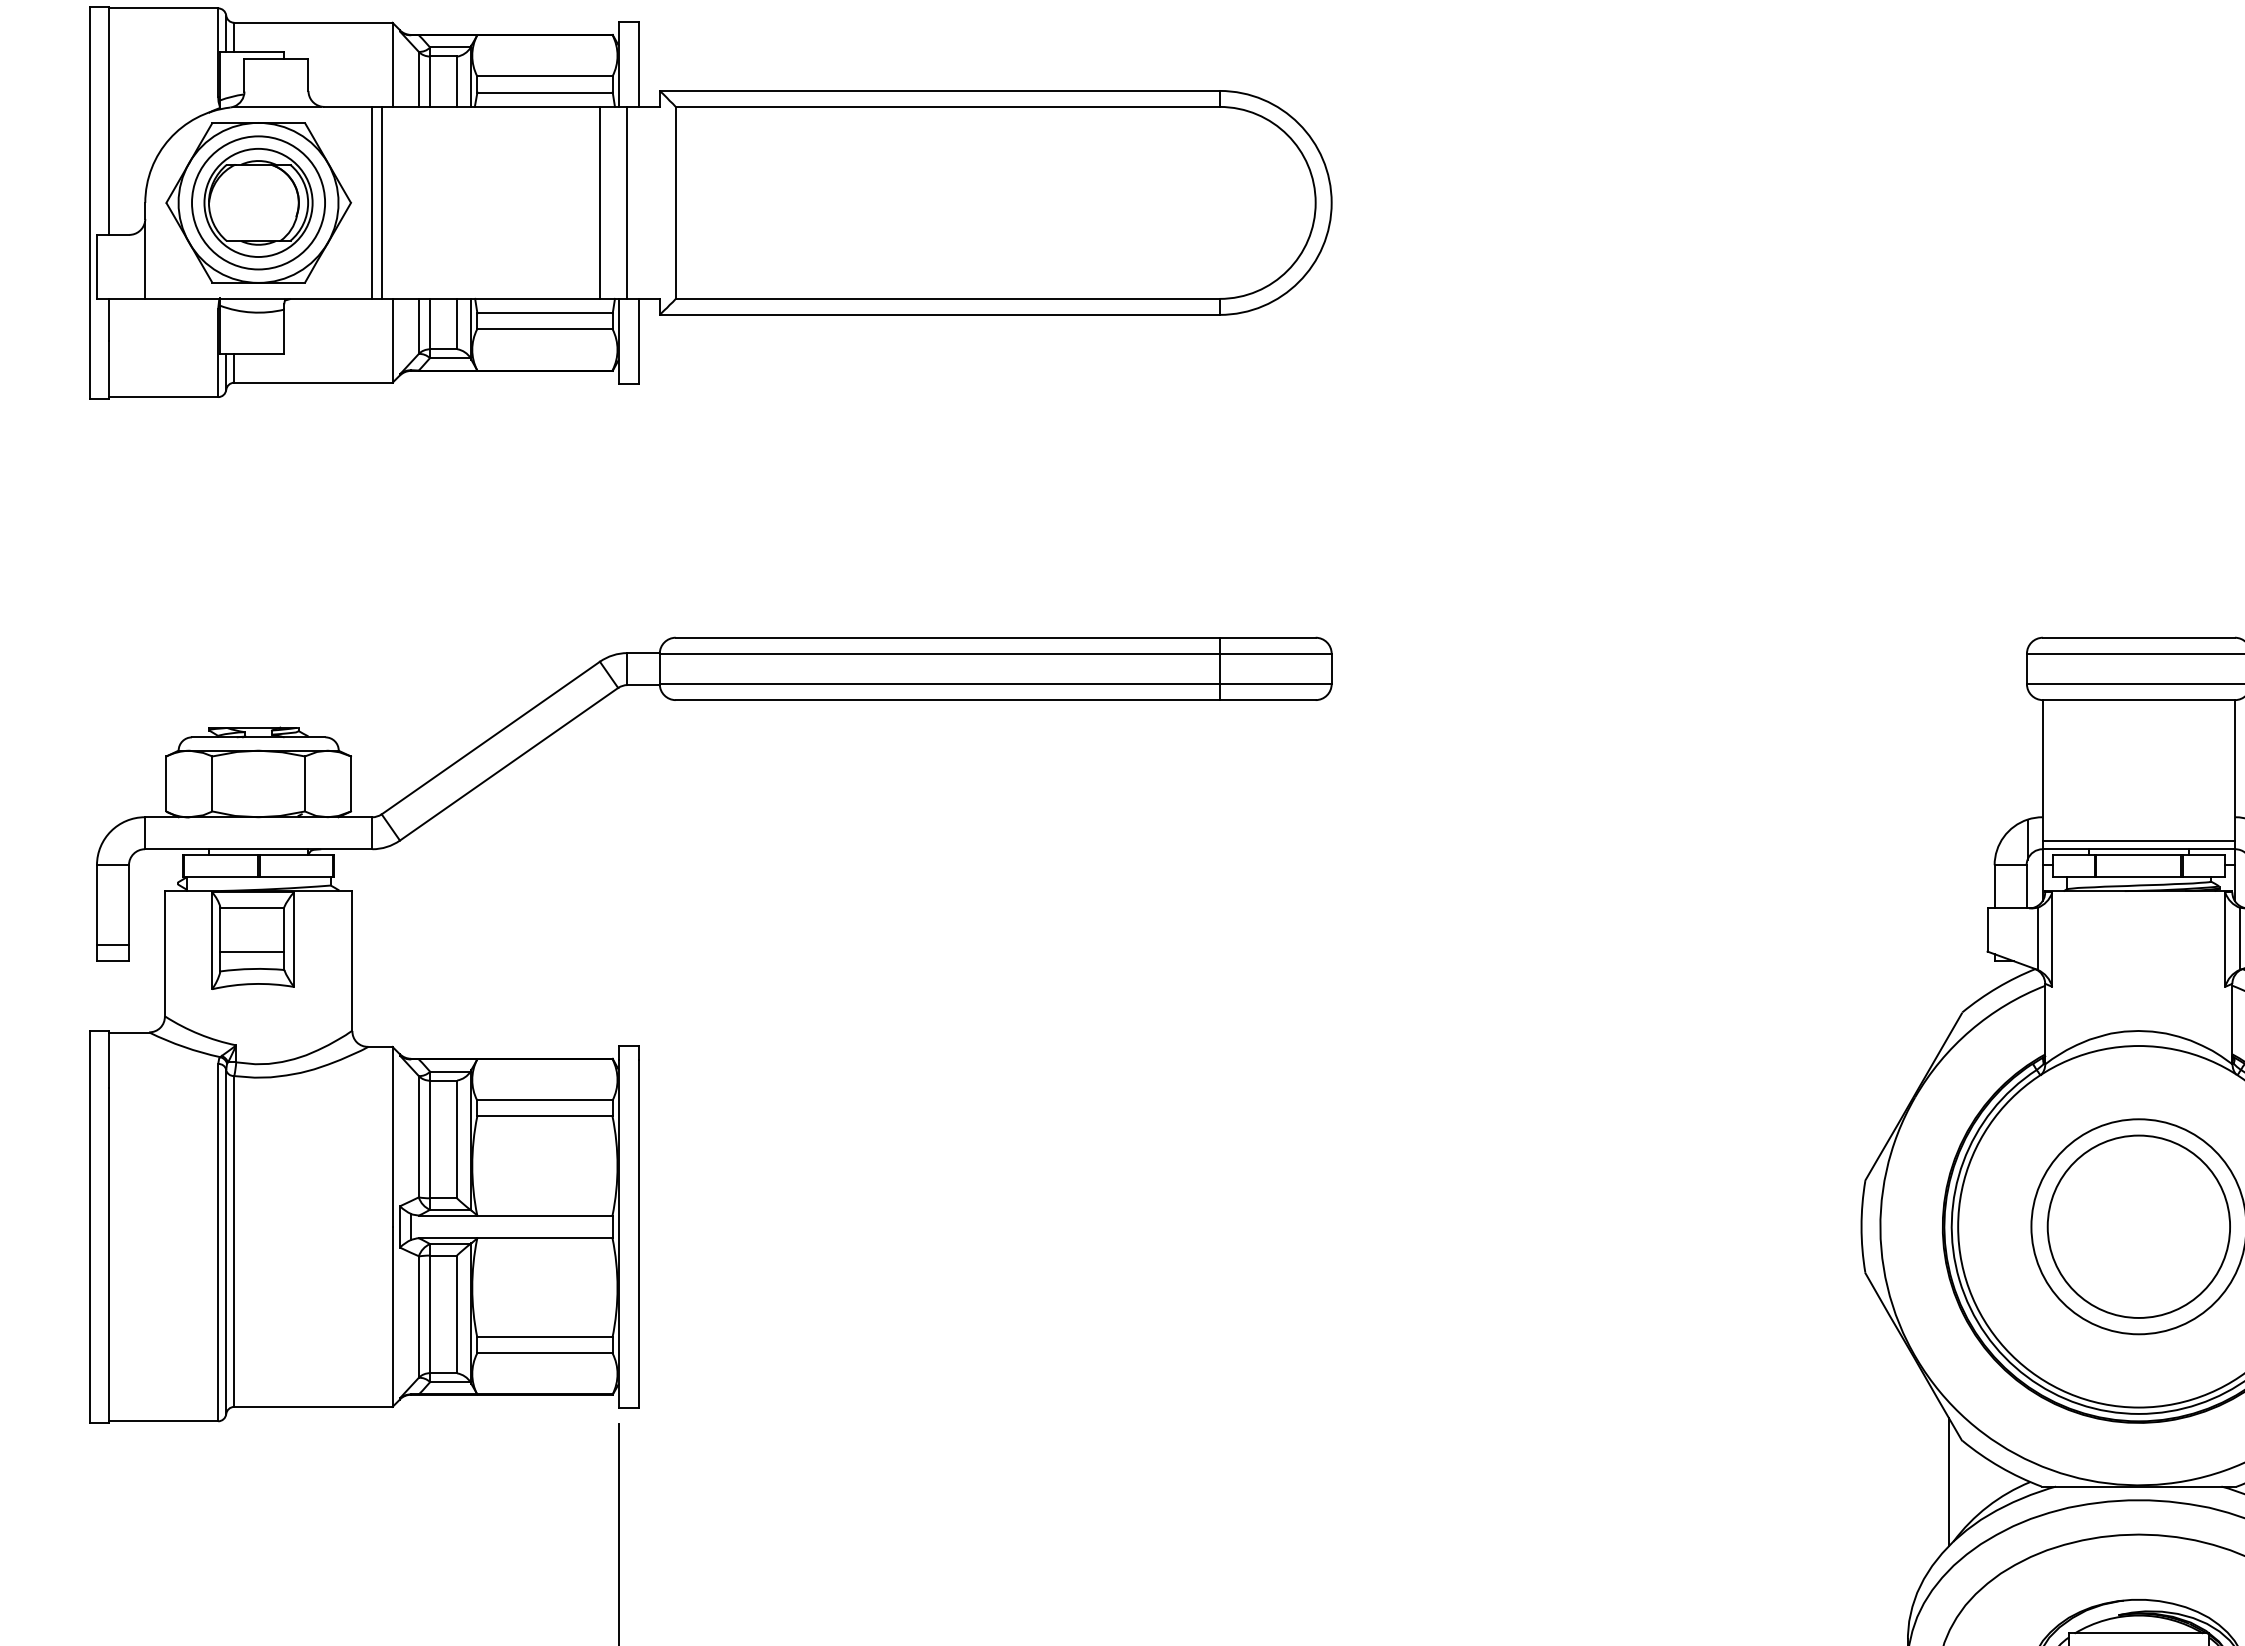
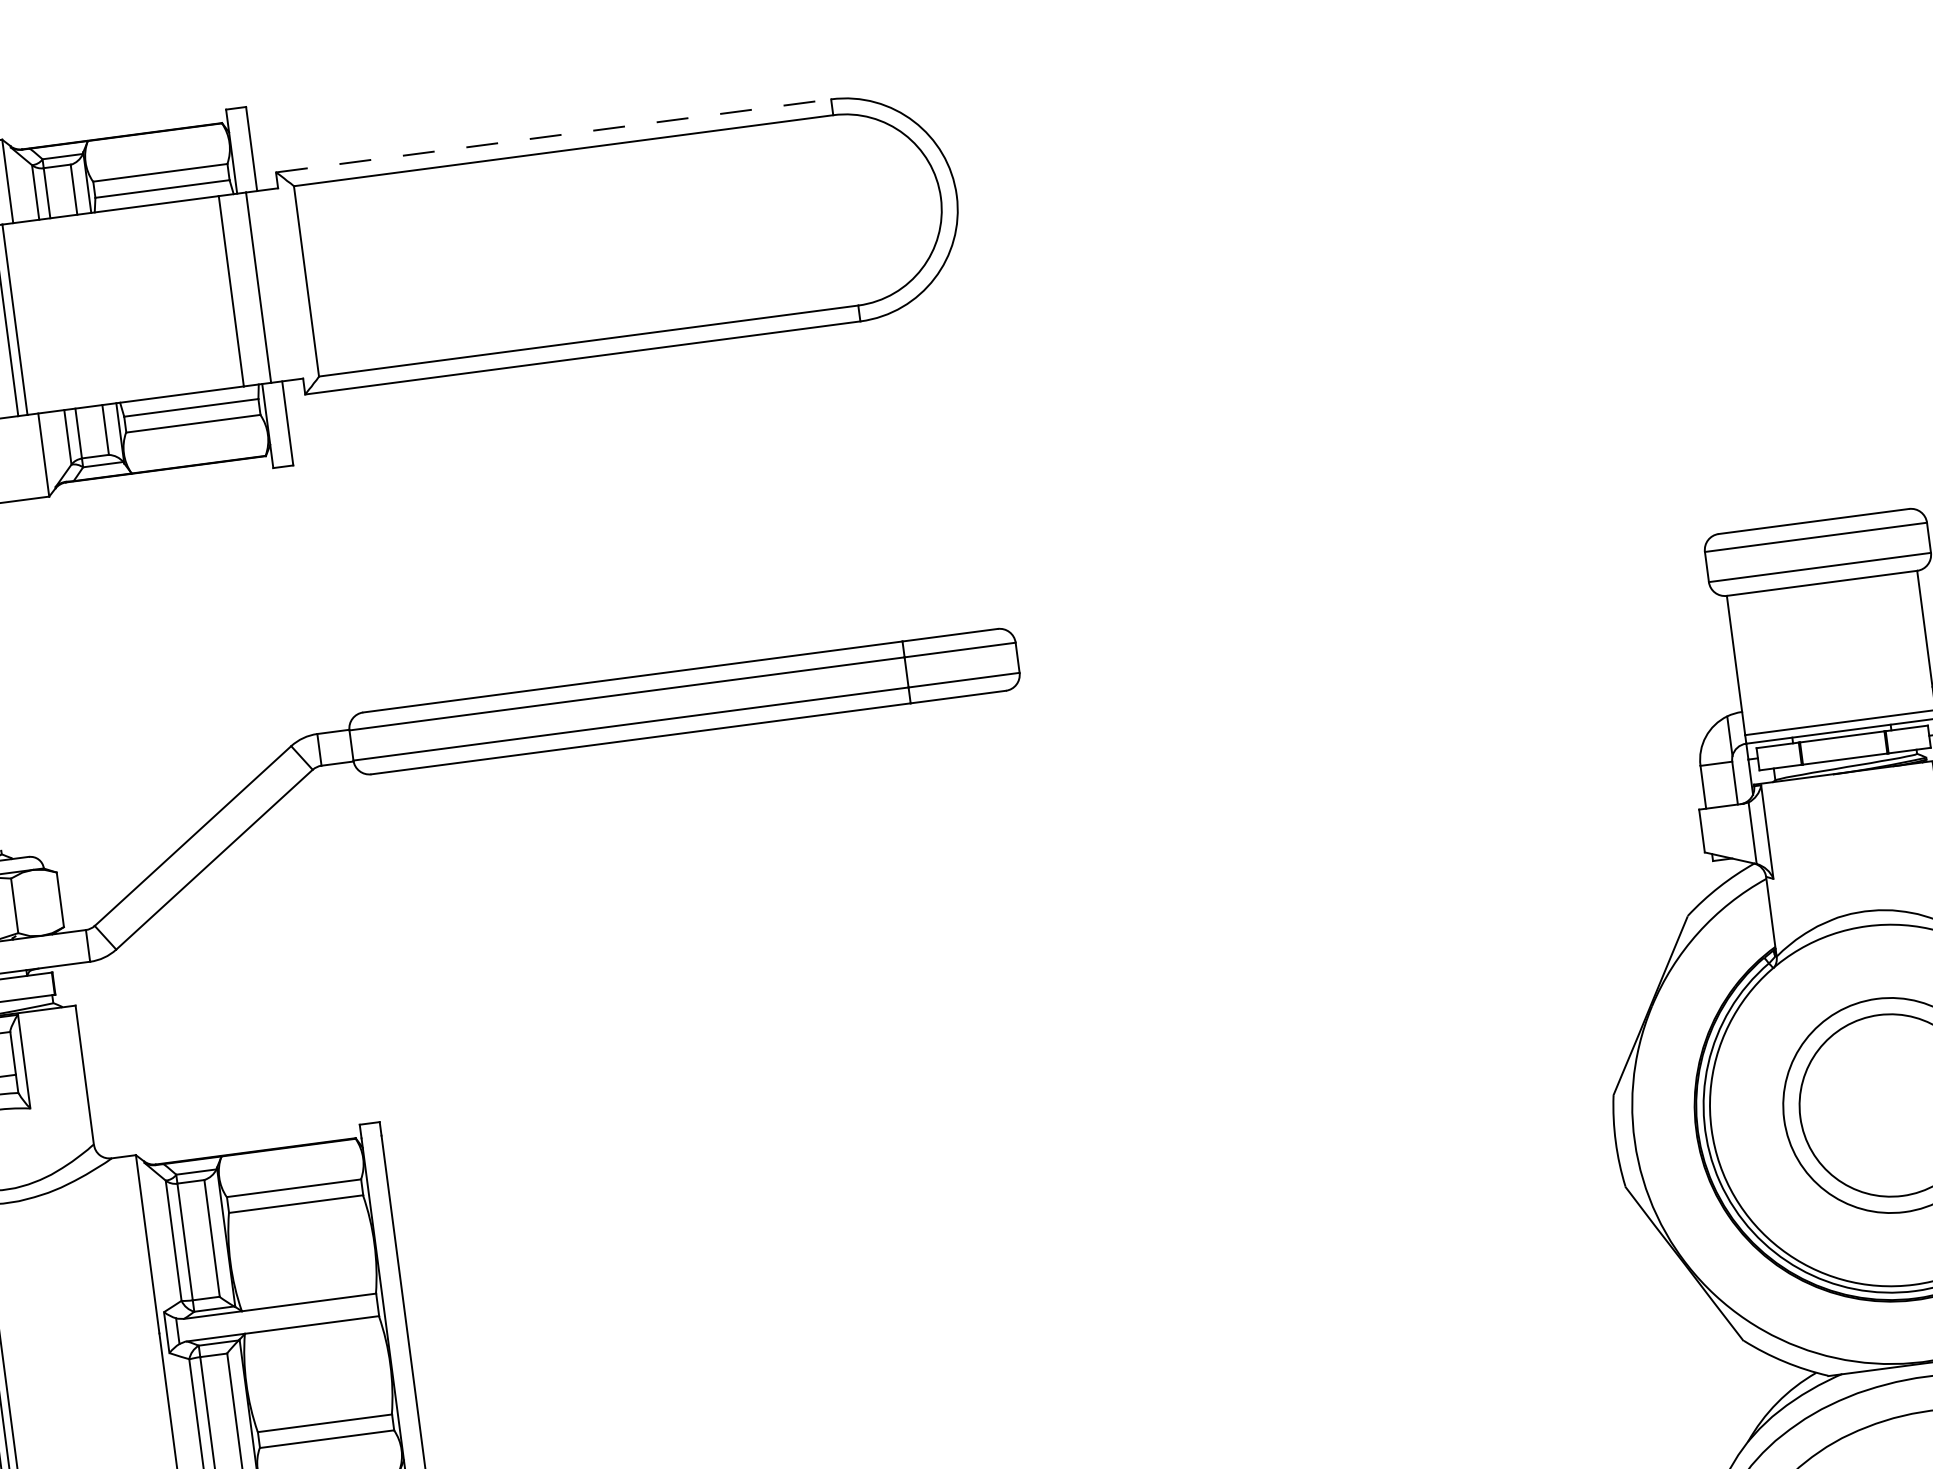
line: (939, 90) -> (553, 135), solid -> dashed
line: (1948, 1481) -> (1735, 1382), removed

